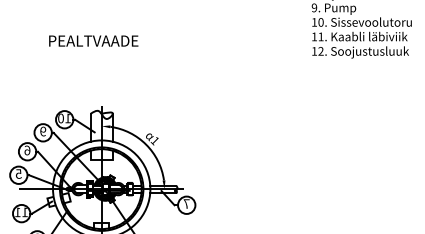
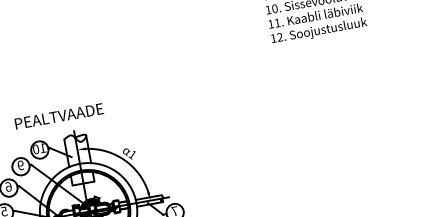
text: (93, 40) -> (58, 115), moved

